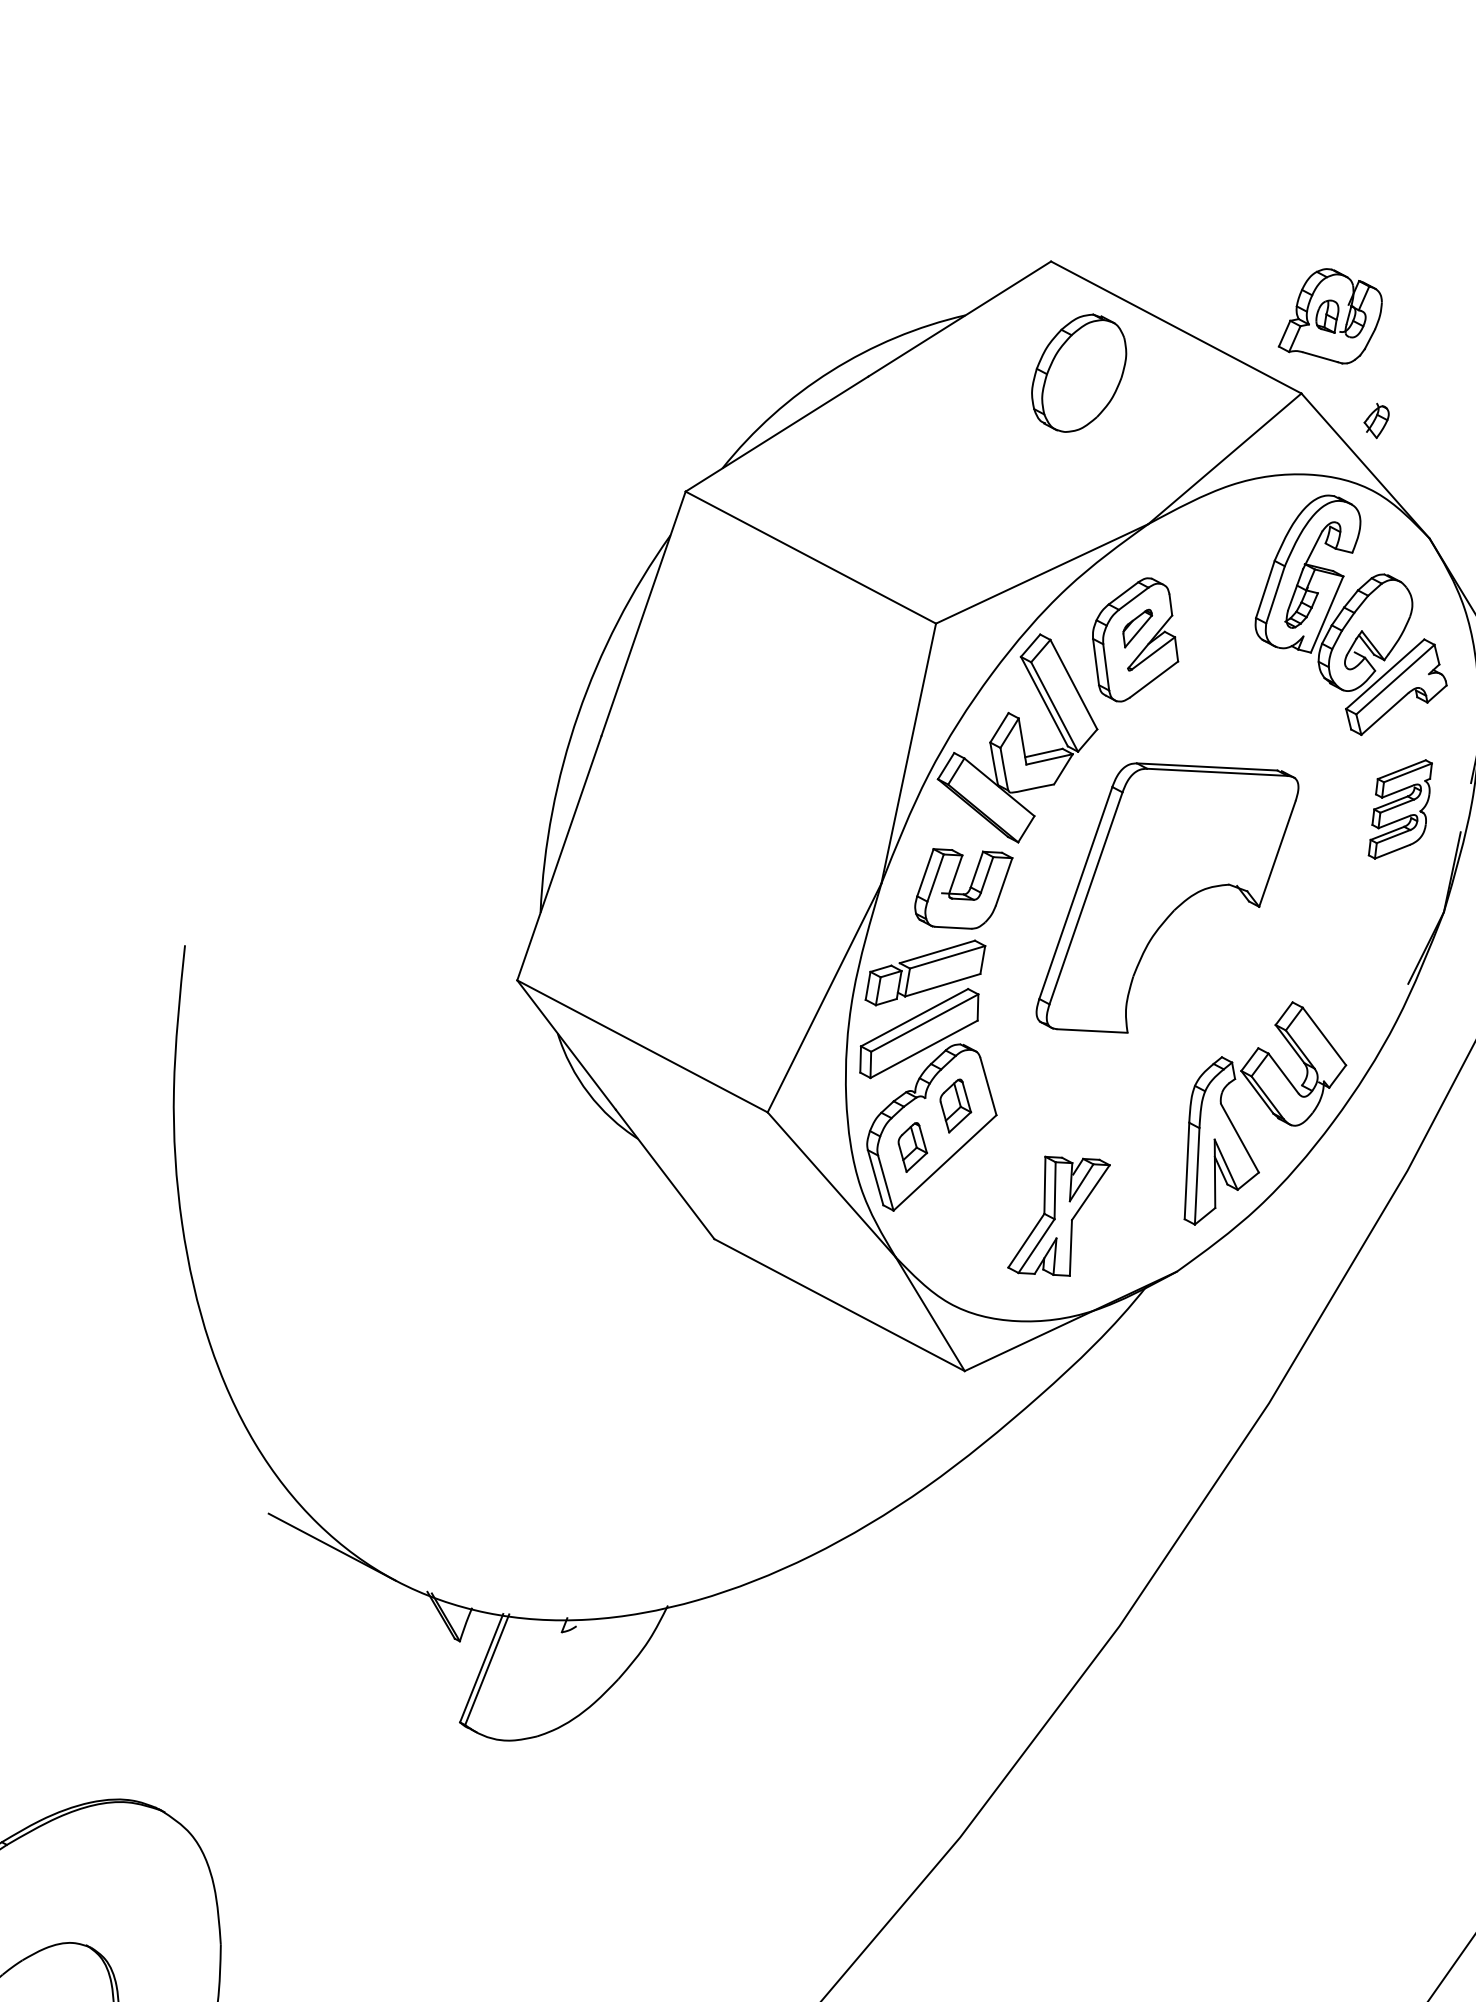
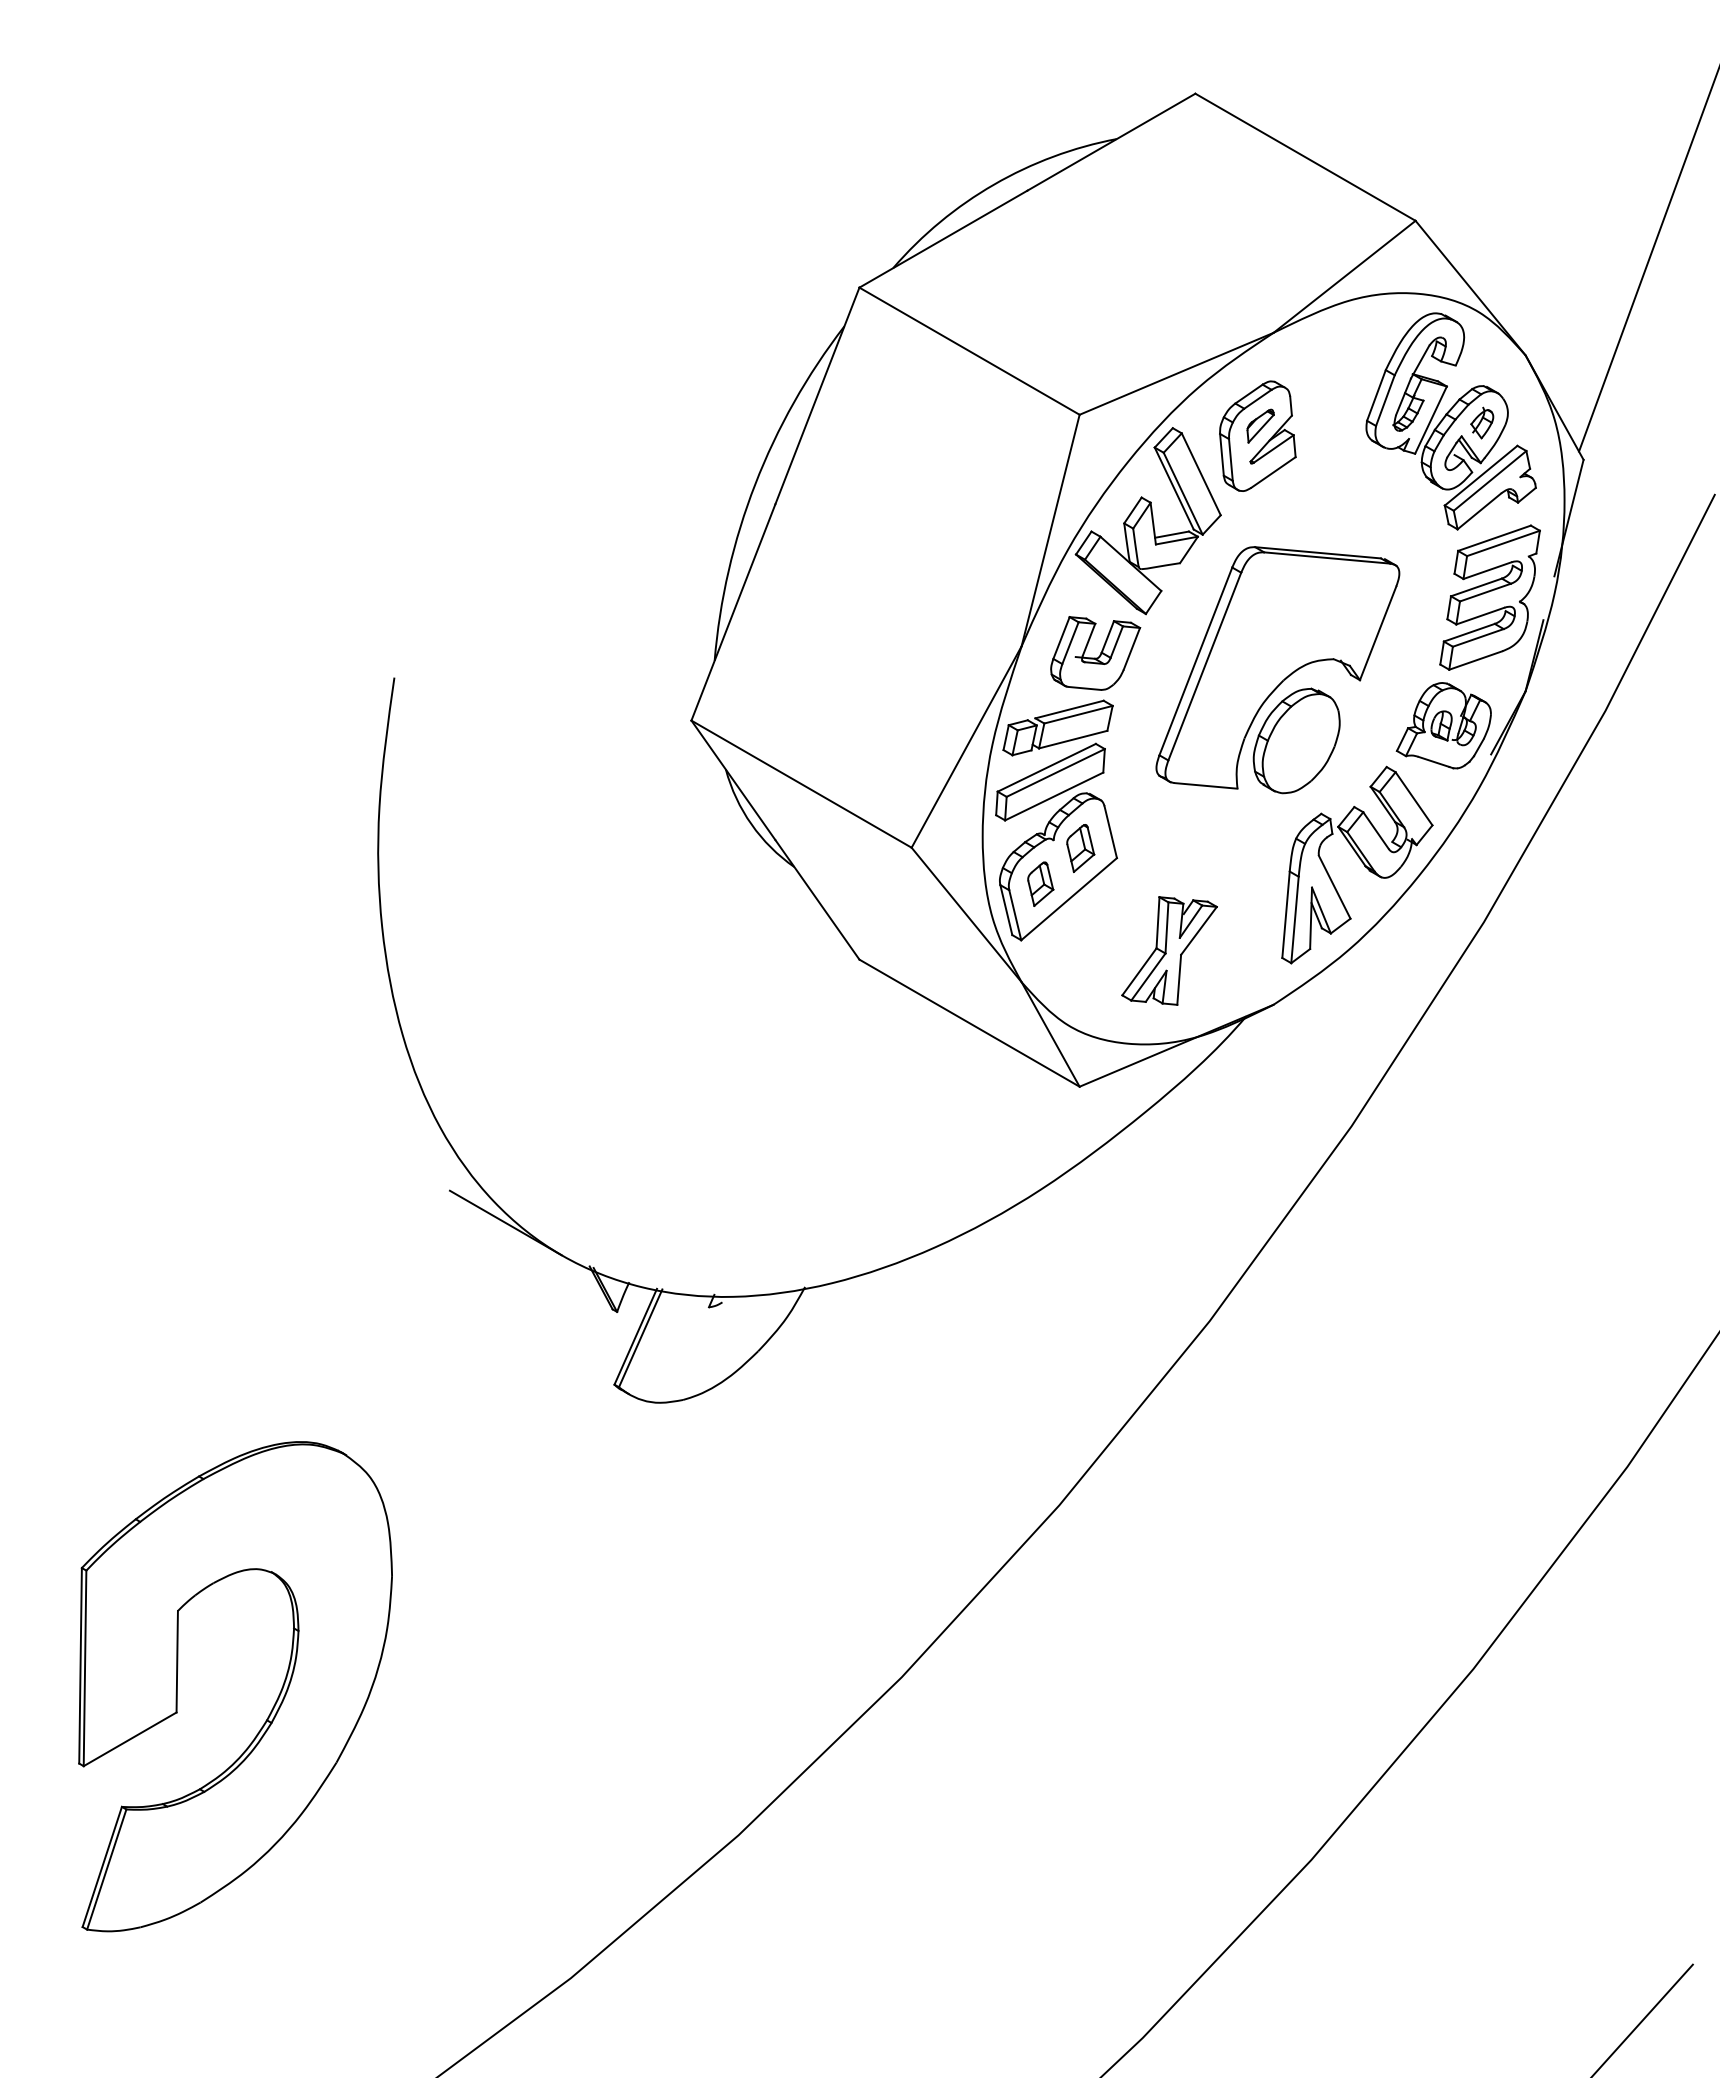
part: (1329, 316) -> (1443, 725), moved
part: (1078, 372) -> (1296, 740), moved
part: (1377, 420) -> (1482, 422), moved
part: (1399, 809) -> (1489, 597), size x1.67

